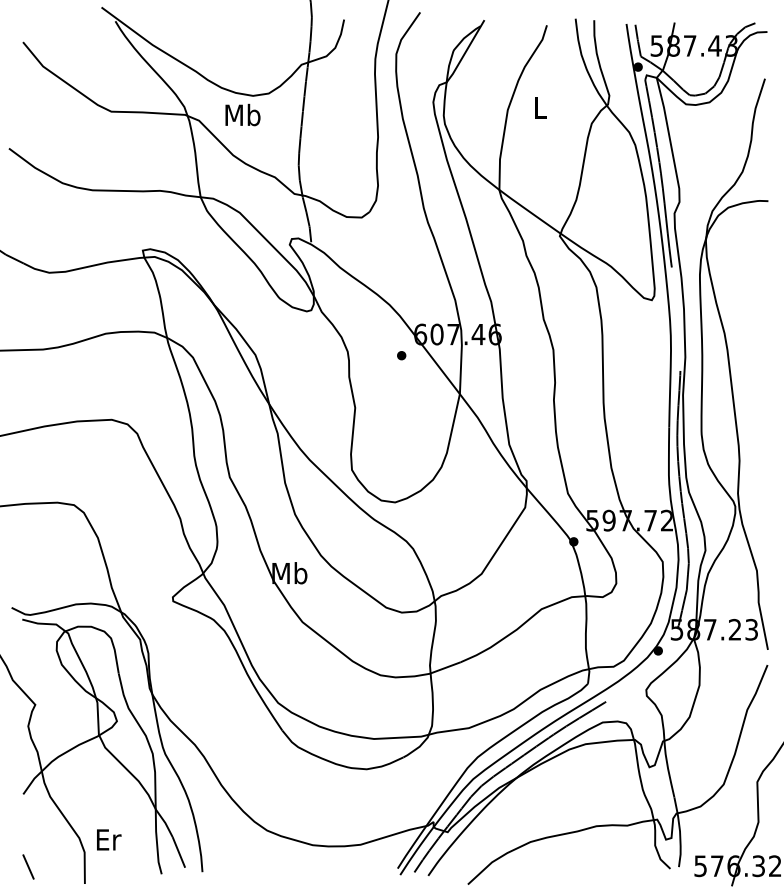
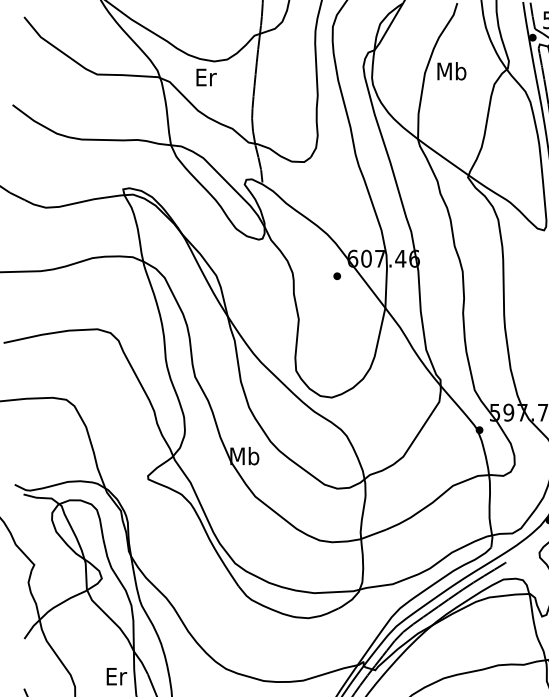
text: (539, 107) -> (451, 71), L -> Mb
text: (242, 114) -> (205, 76), Mb -> Er
text: (109, 839) -> (117, 676), moved

